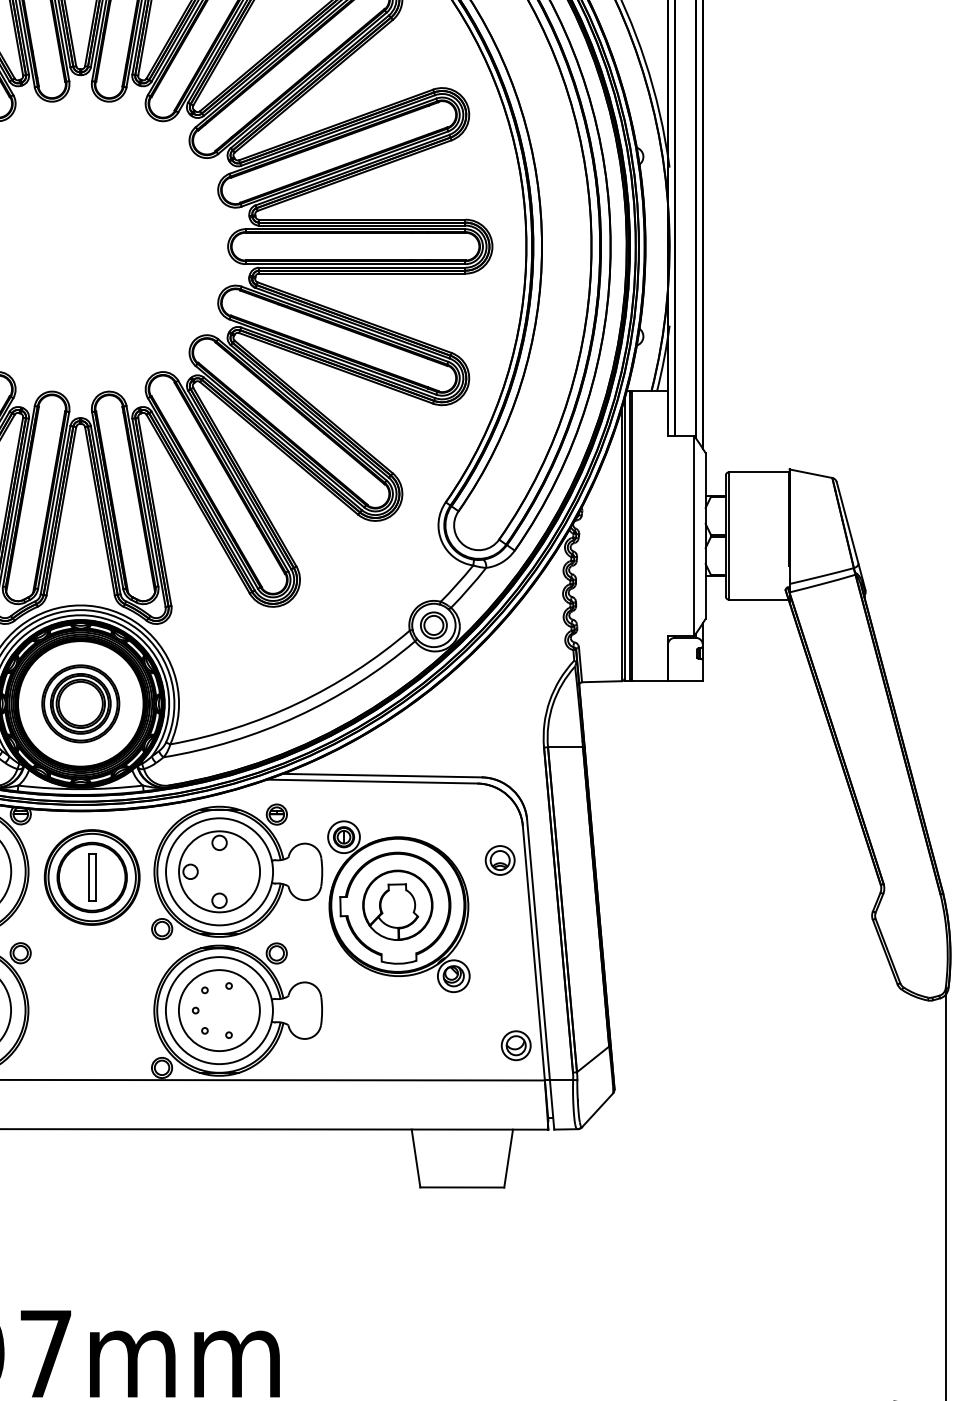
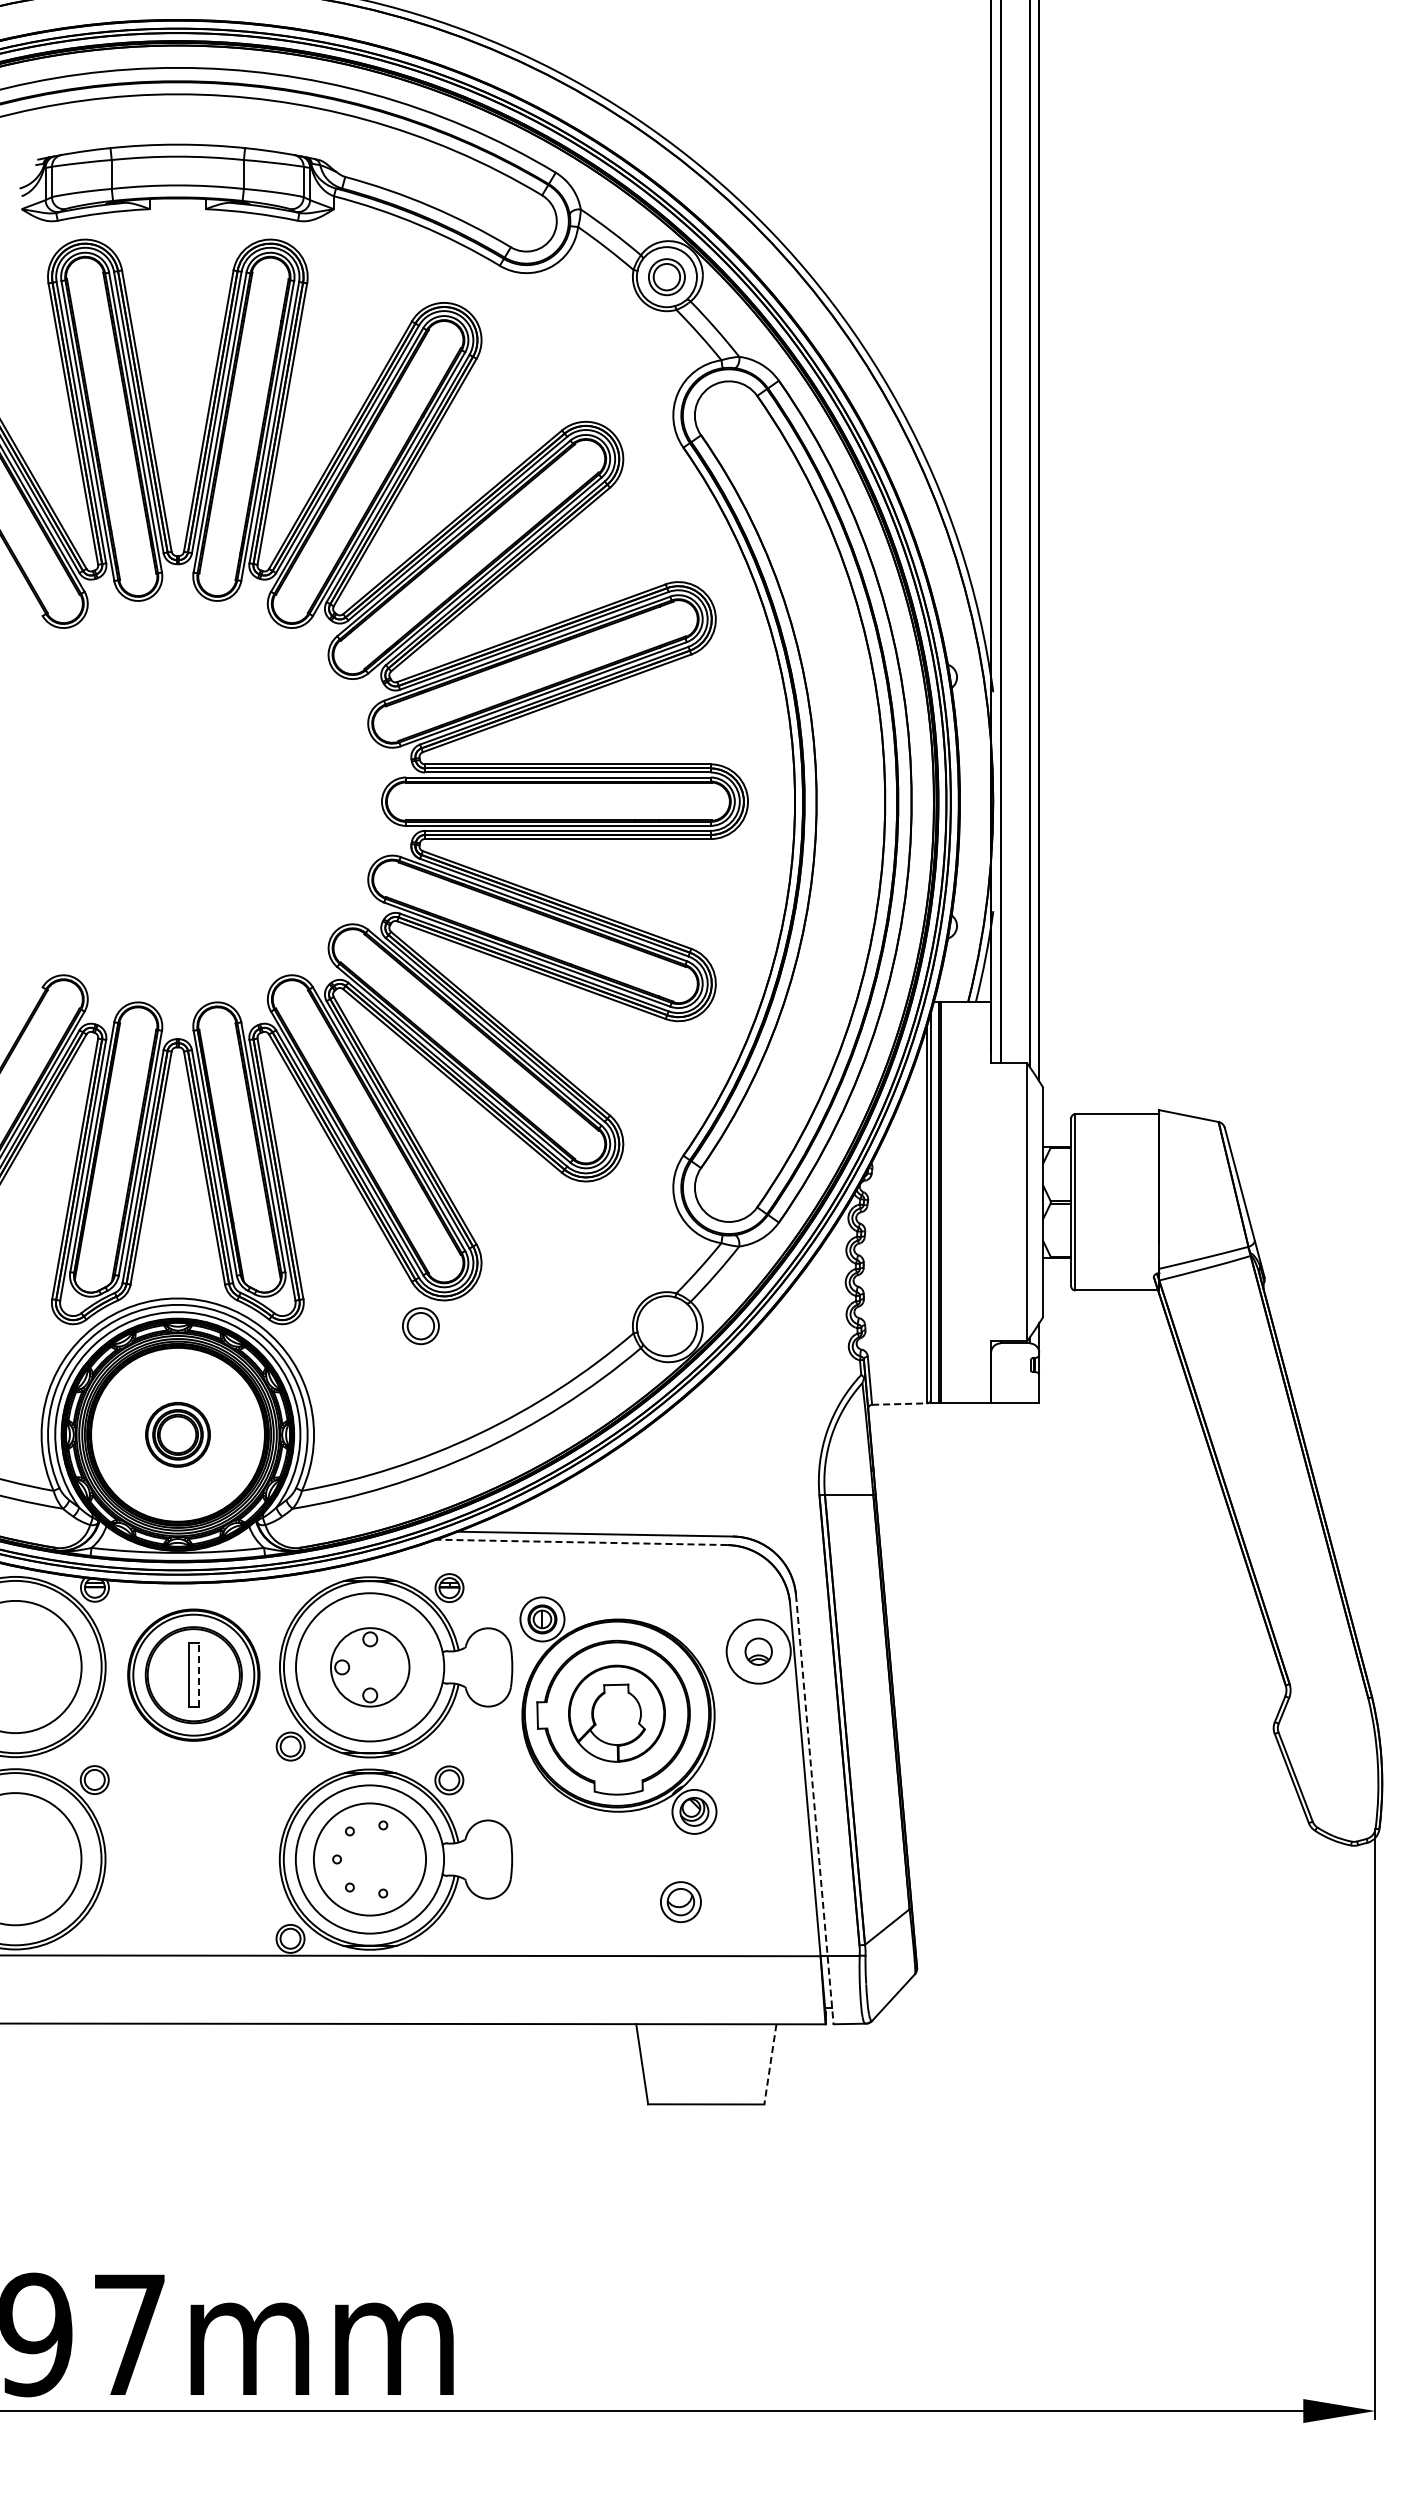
part: (433, 625) -> (420, 1326), moved
line: (601, 682) -> (899, 1404), solid -> dashed
part: (80, 703) -> (177, 1434), size x0.6
line: (372, 781) -> (581, 1542), solid -> dashed
circle: (500, 860) -> (758, 1651), size x1.6
part: (219, 871) -> (370, 1667), size x0.7
line: (95, 877) -> (198, 1674), solid -> dashed
line: (540, 975) -> (814, 1810), solid -> dashed
part: (515, 1046) -> (680, 1902), moved
line: (508, 1158) -> (770, 2064), solid -> dashed

